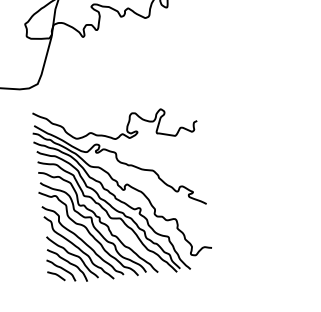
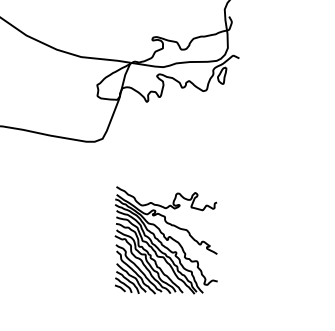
part: (121, 191) -> (165, 240), size x0.7

